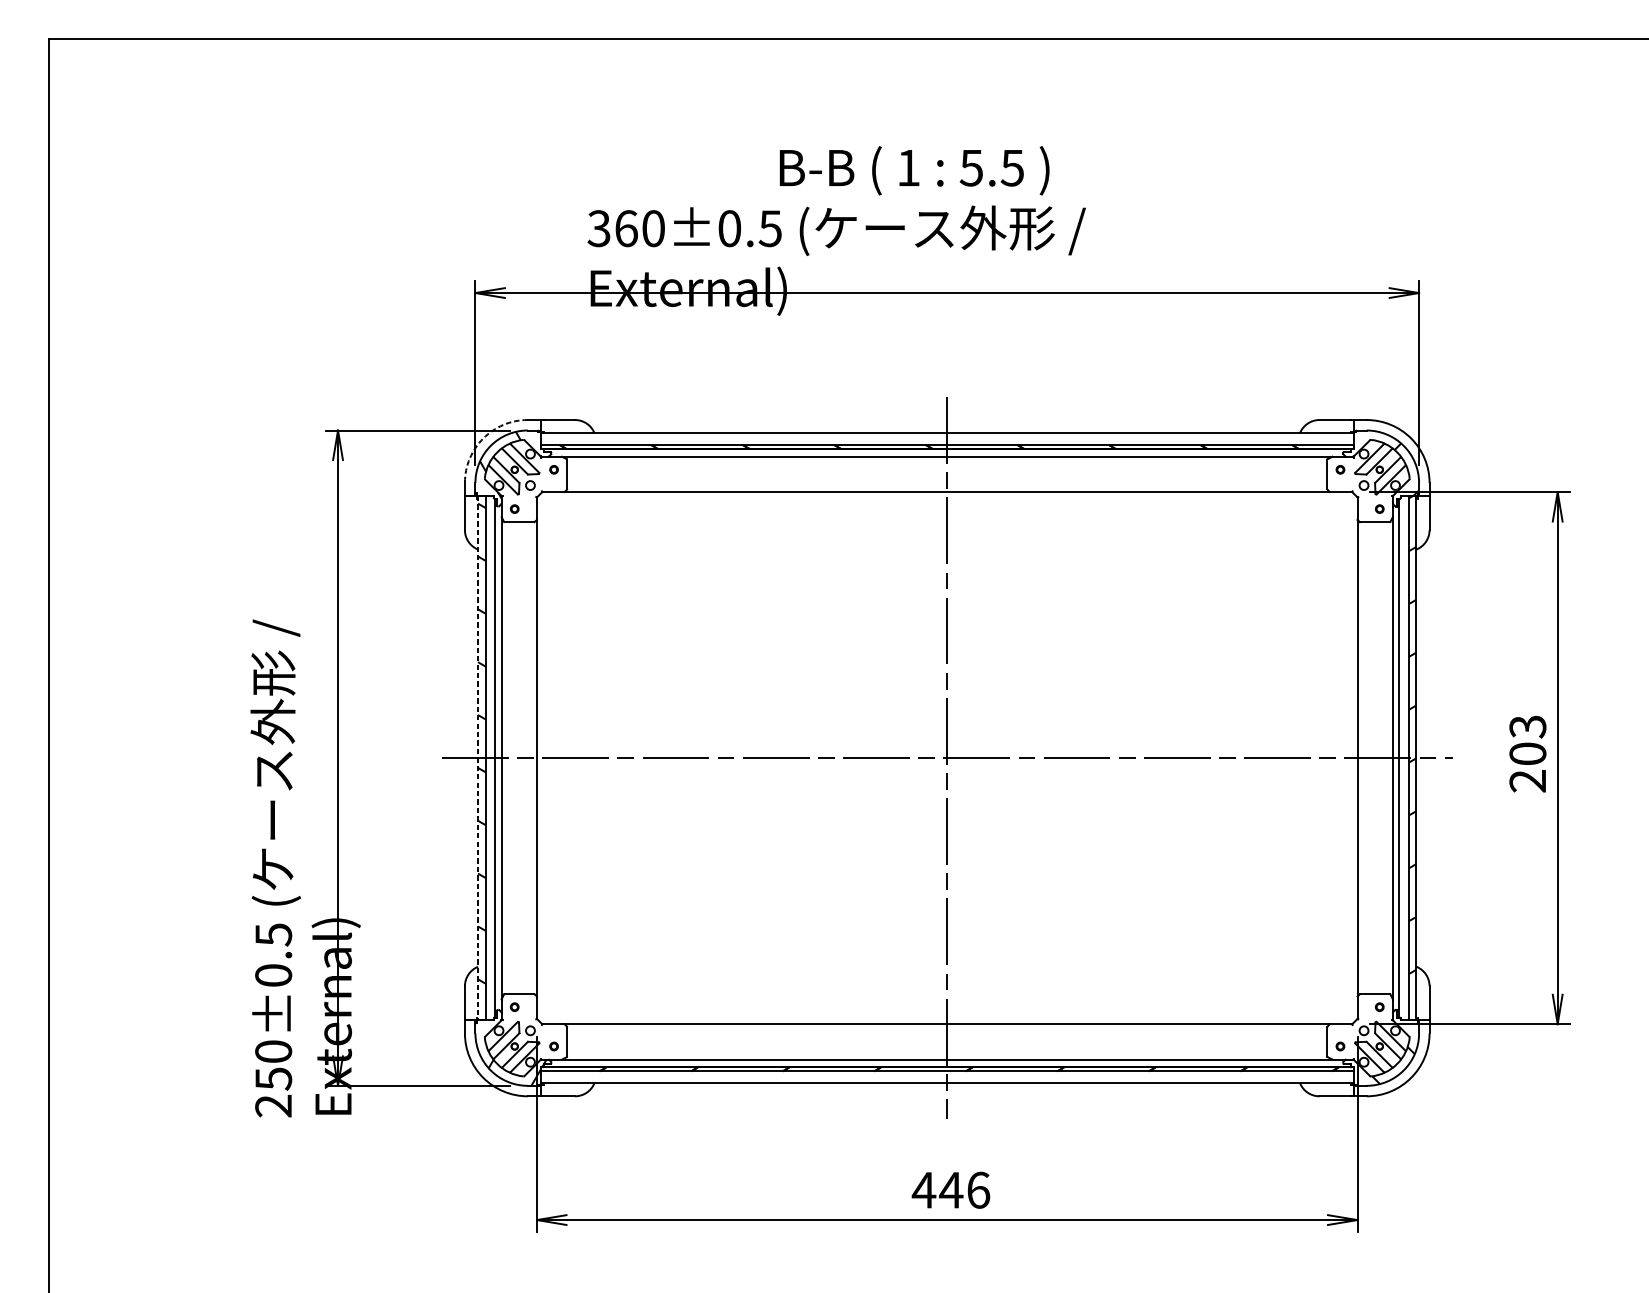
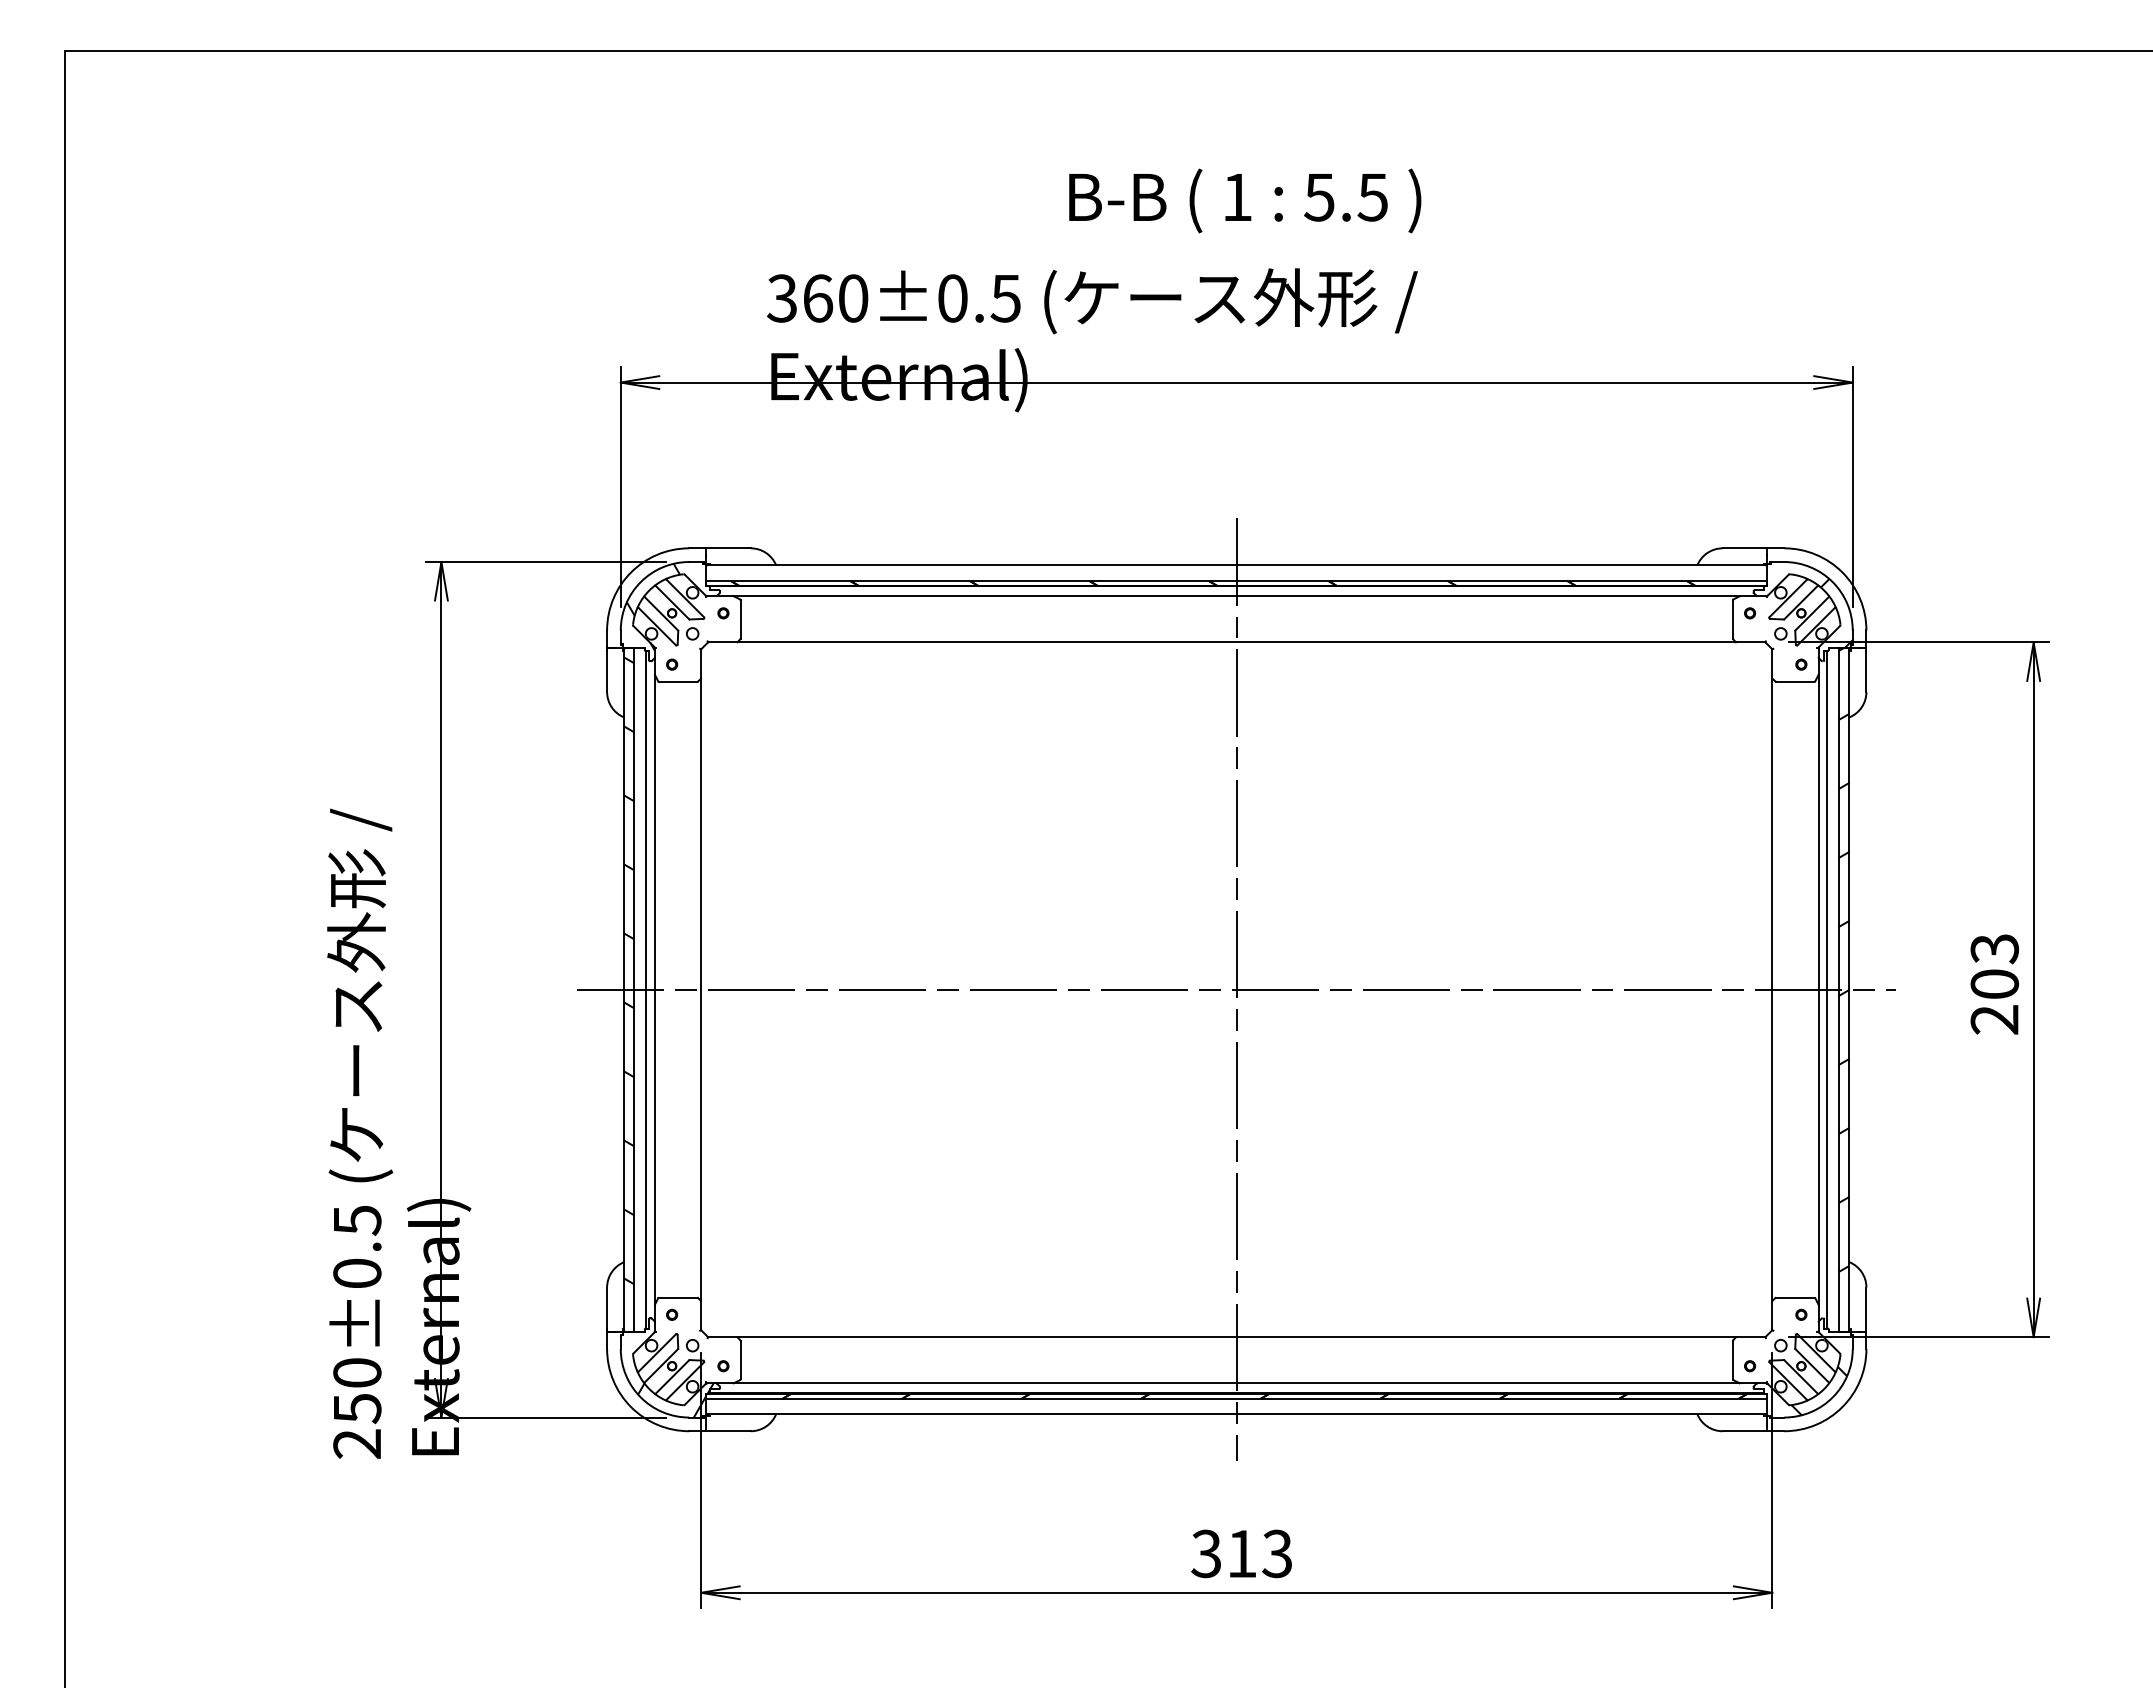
text: (914, 170) -> (1245, 200), moved
arc: (483, 438) -> (631, 572), dashed -> solid
line: (478, 758) -> (624, 990), dashed -> solid
text: (950, 1189) -> (1241, 1553), 446 -> 313

